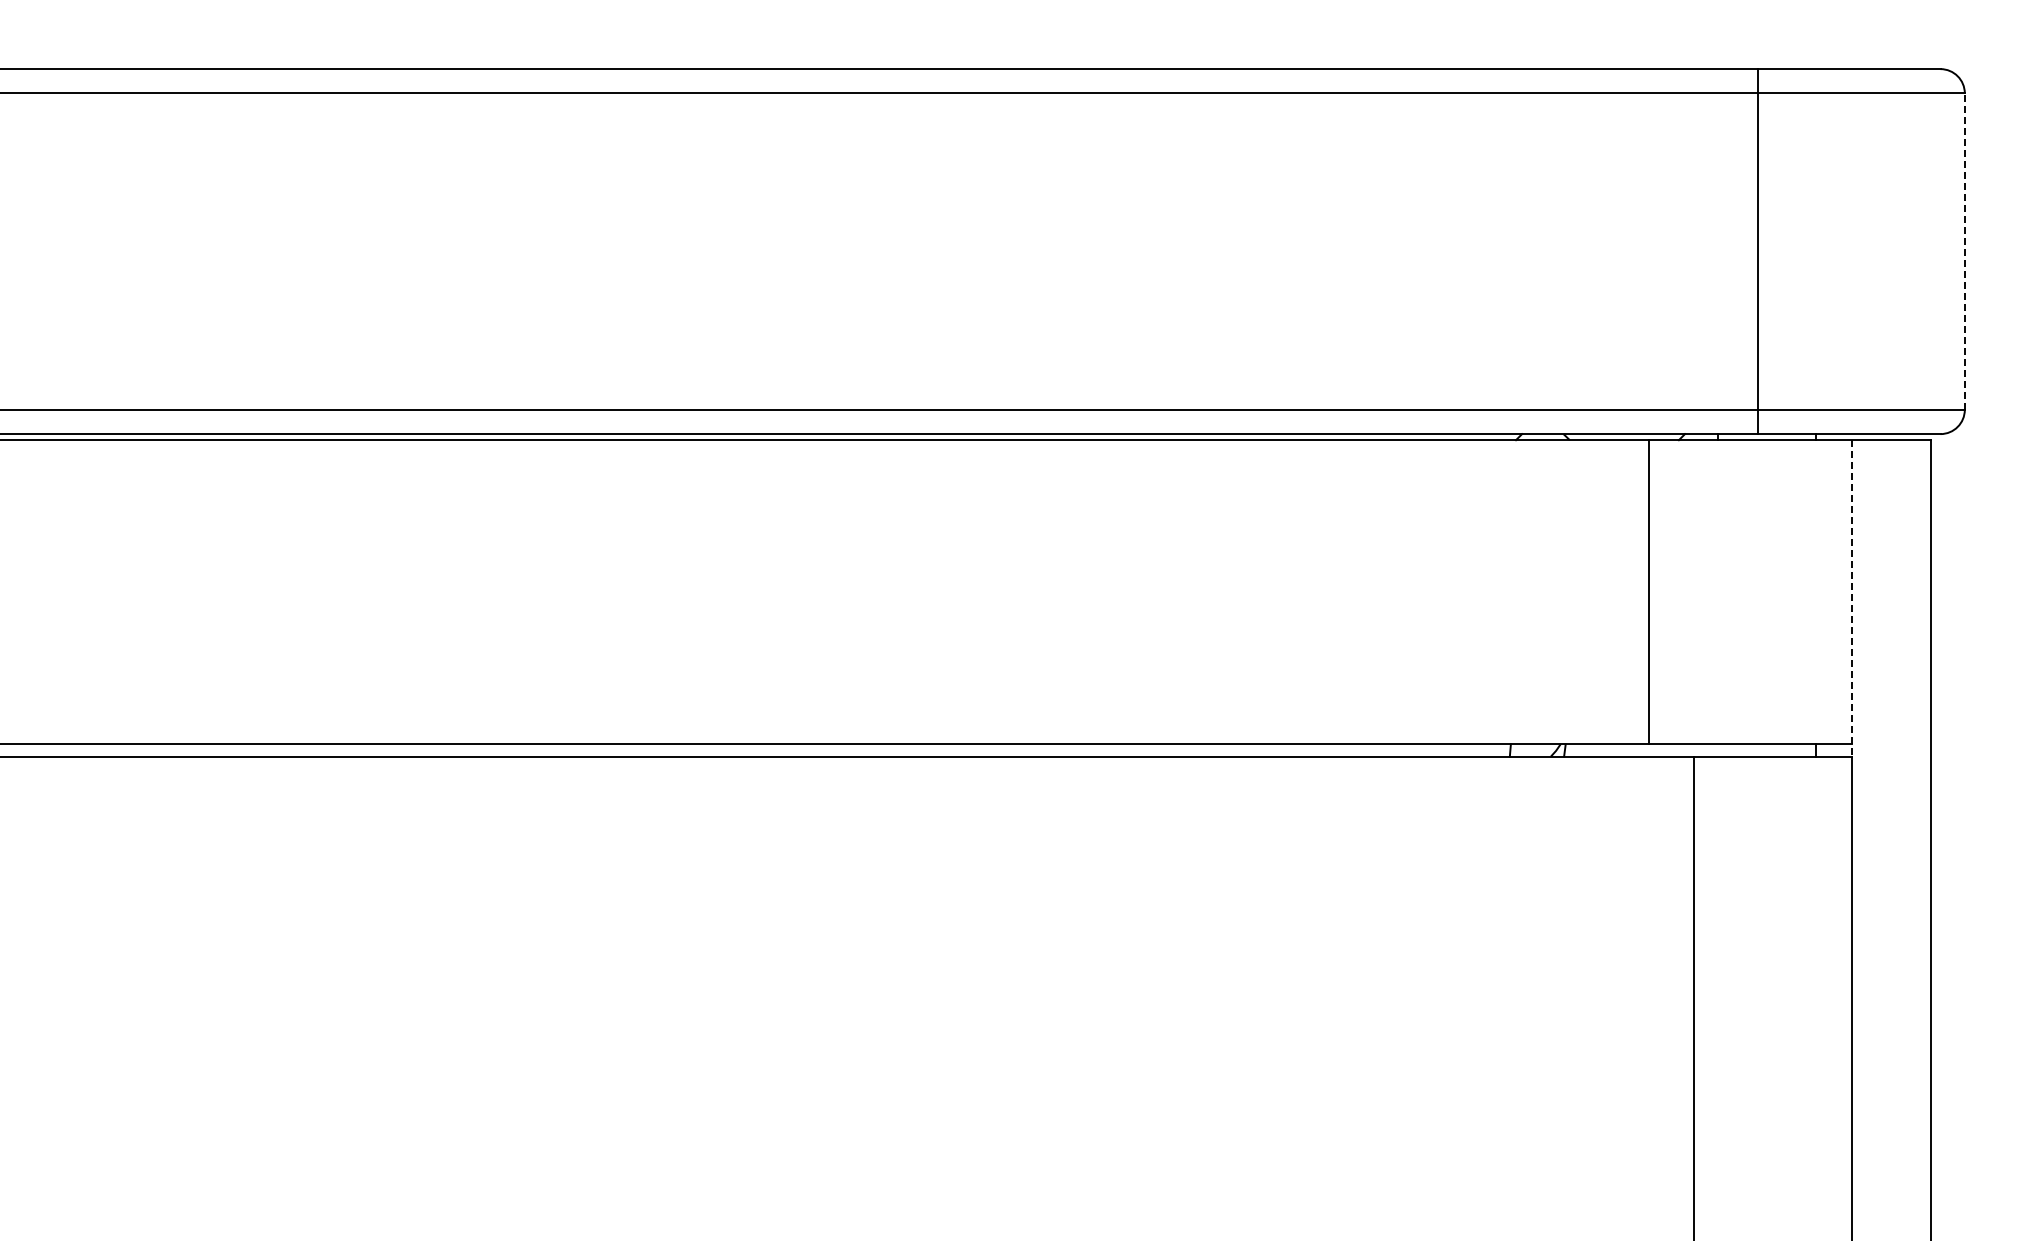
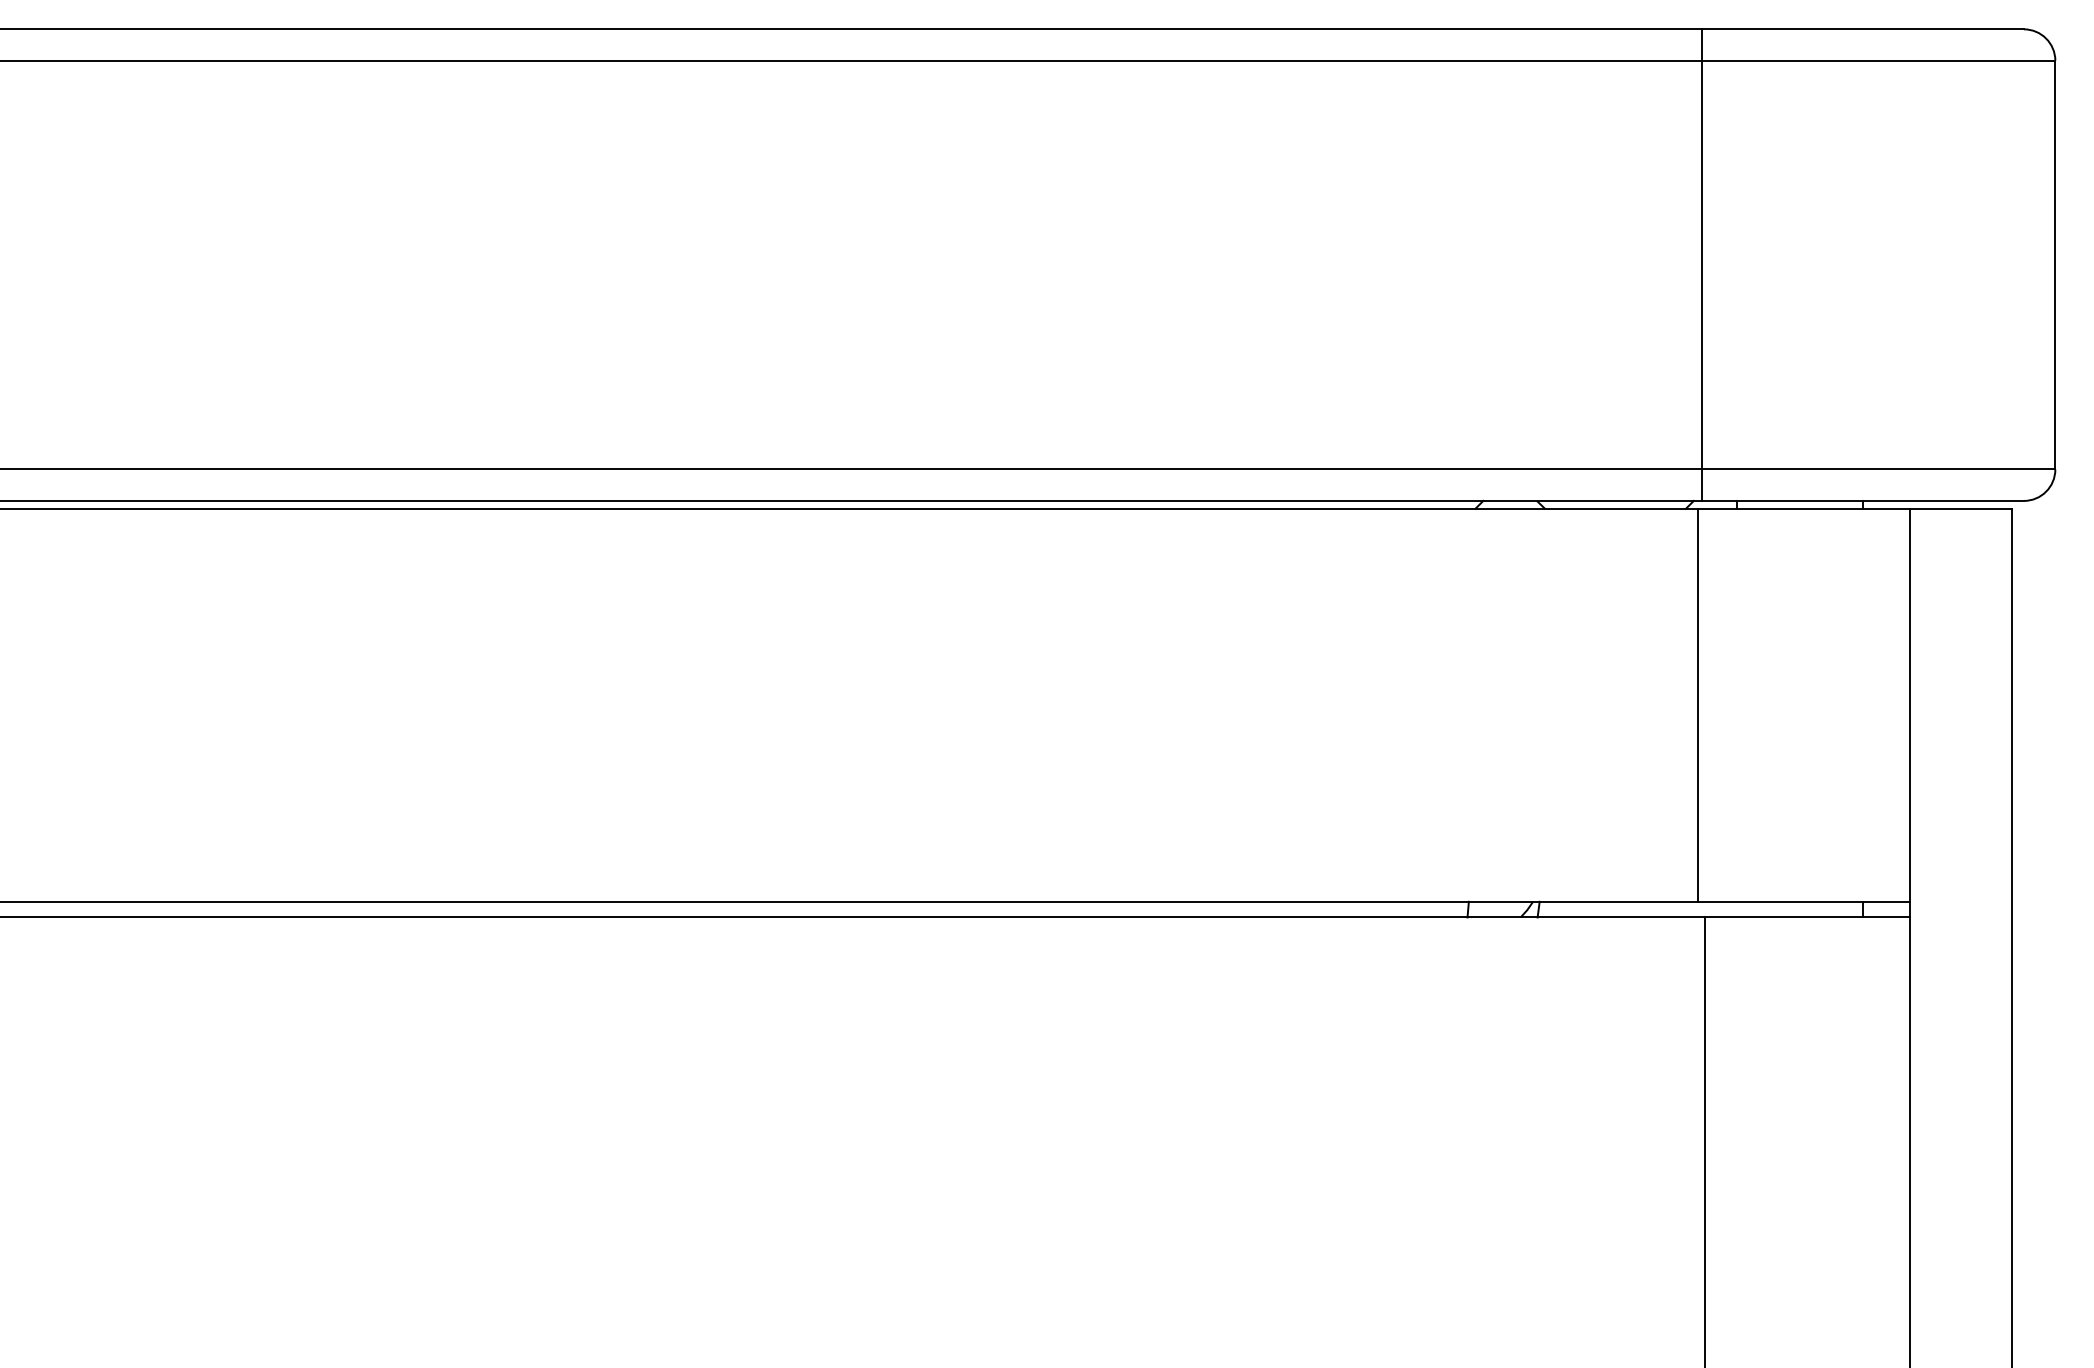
line: (1758, 251) -> (1702, 264), moved
line: (1964, 251) -> (2054, 264), dashed -> solid
line: (1649, 592) -> (1698, 705), moved
line: (1852, 598) -> (1910, 713), dashed -> solid

